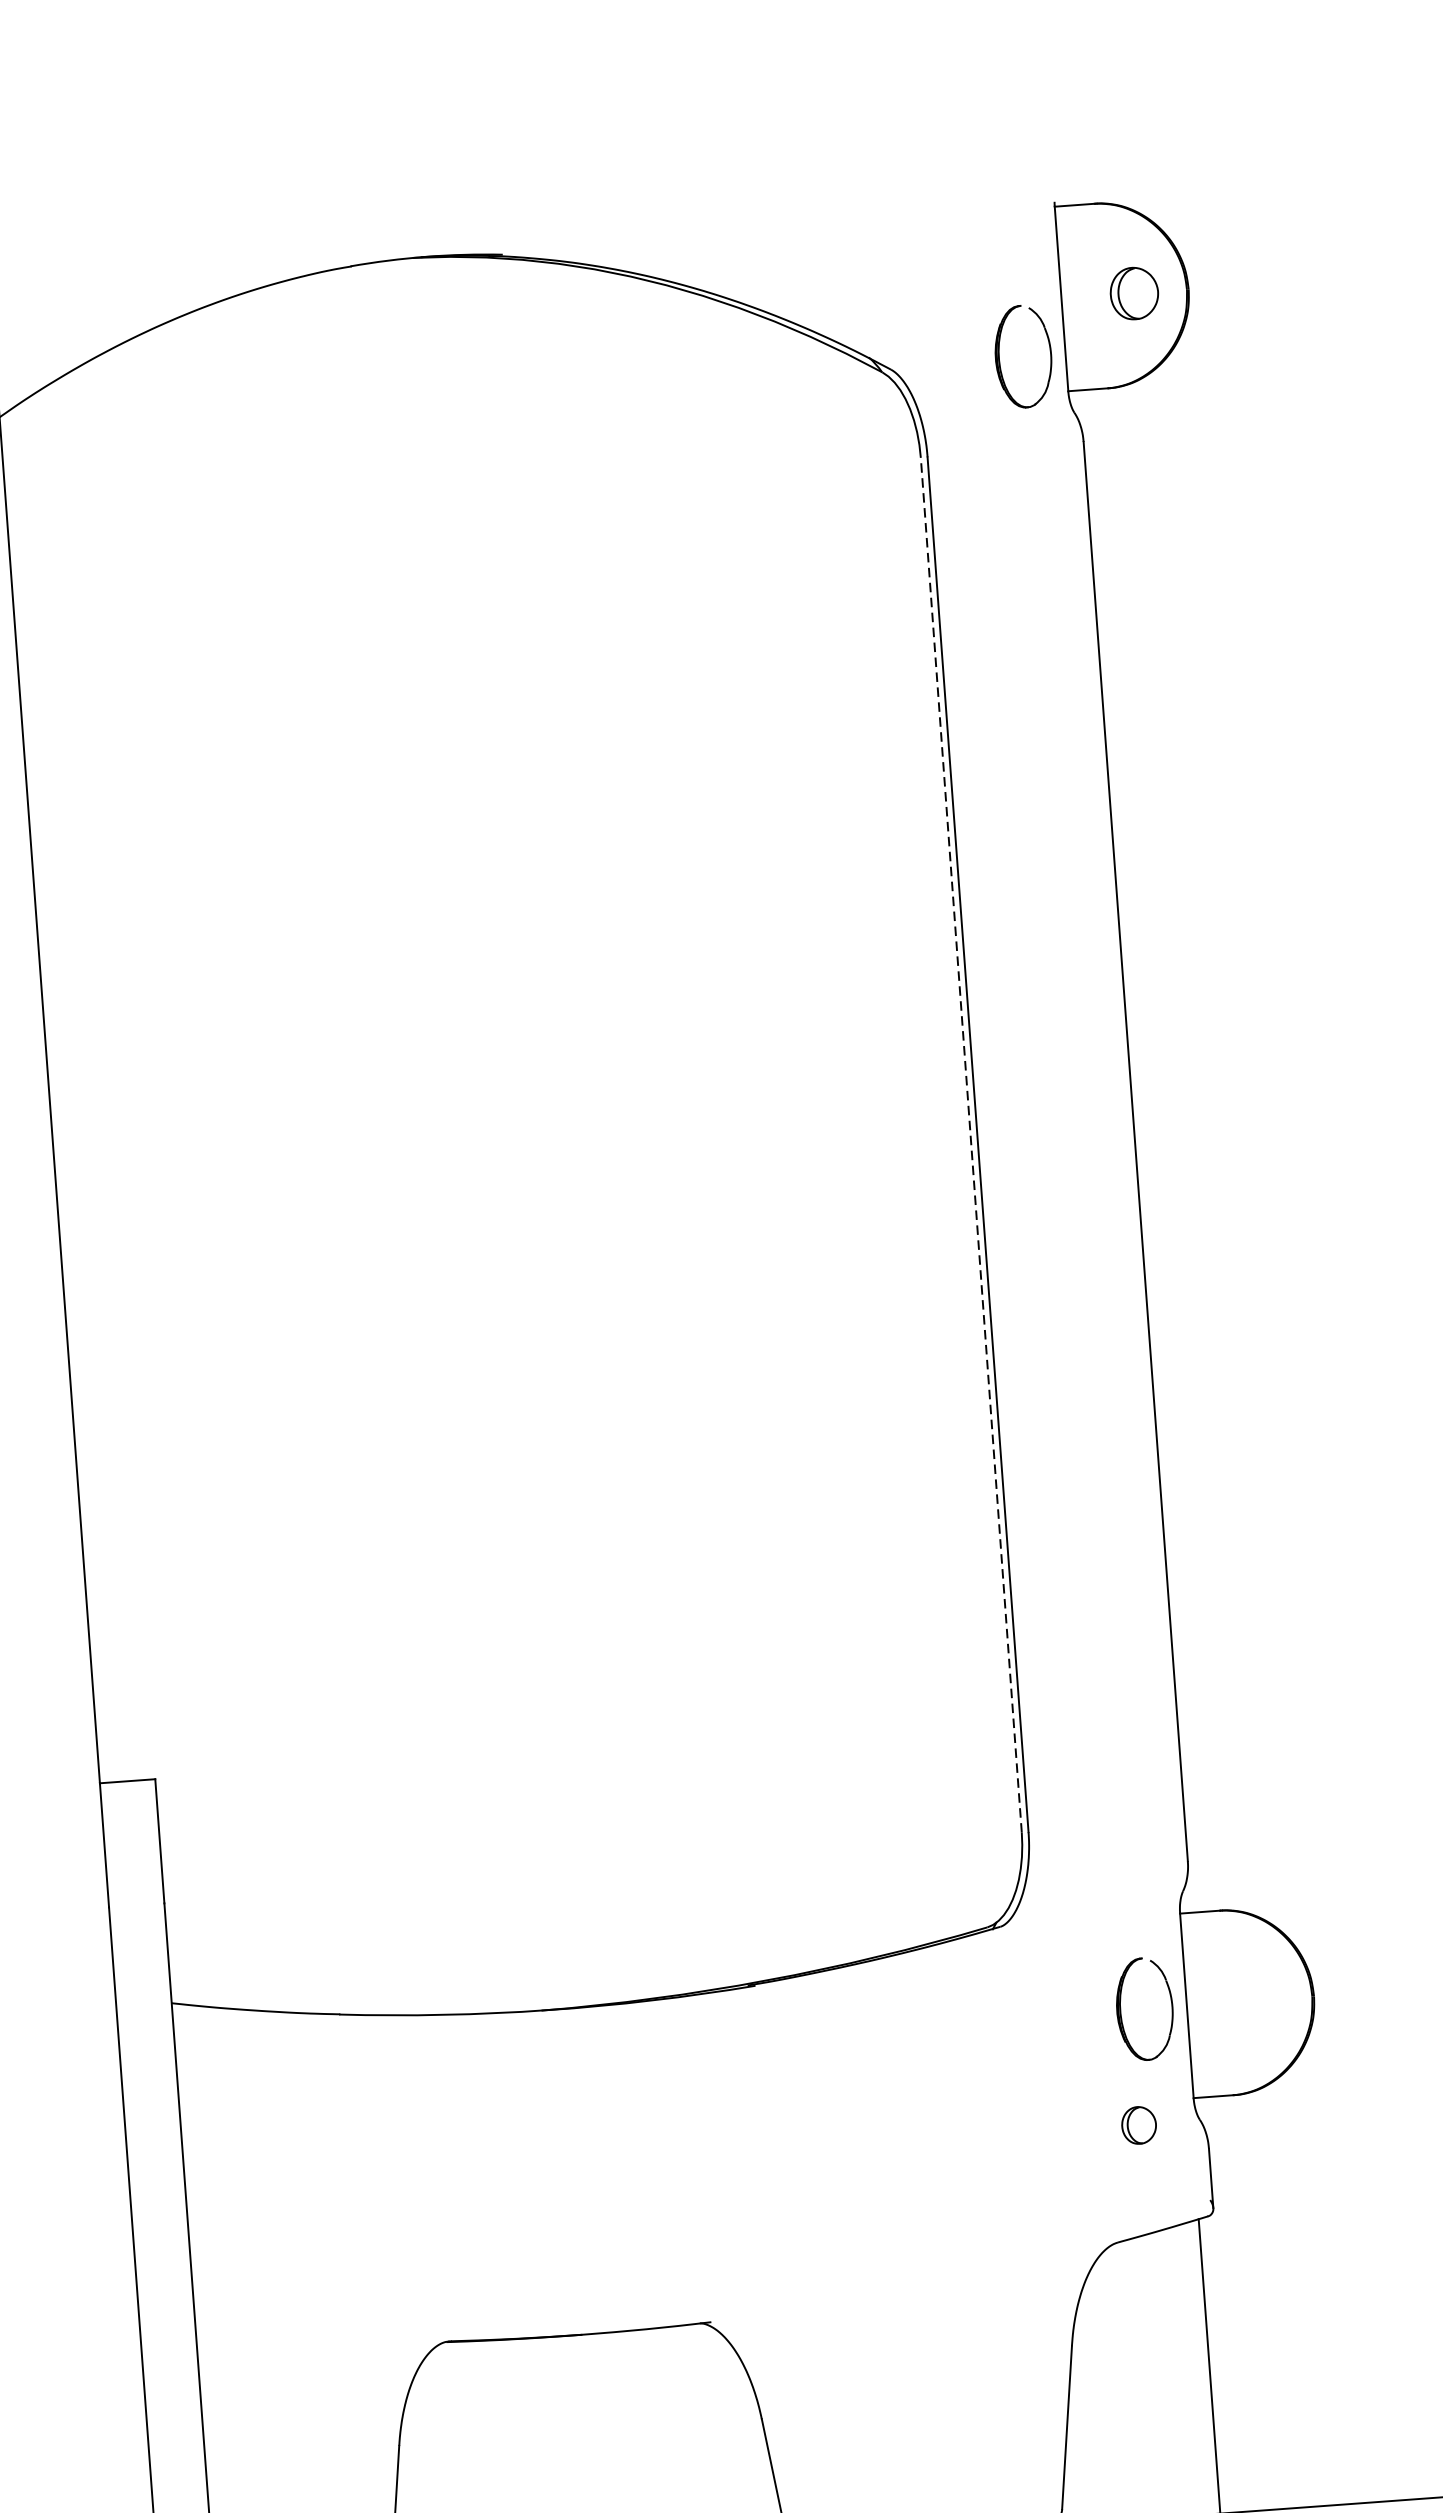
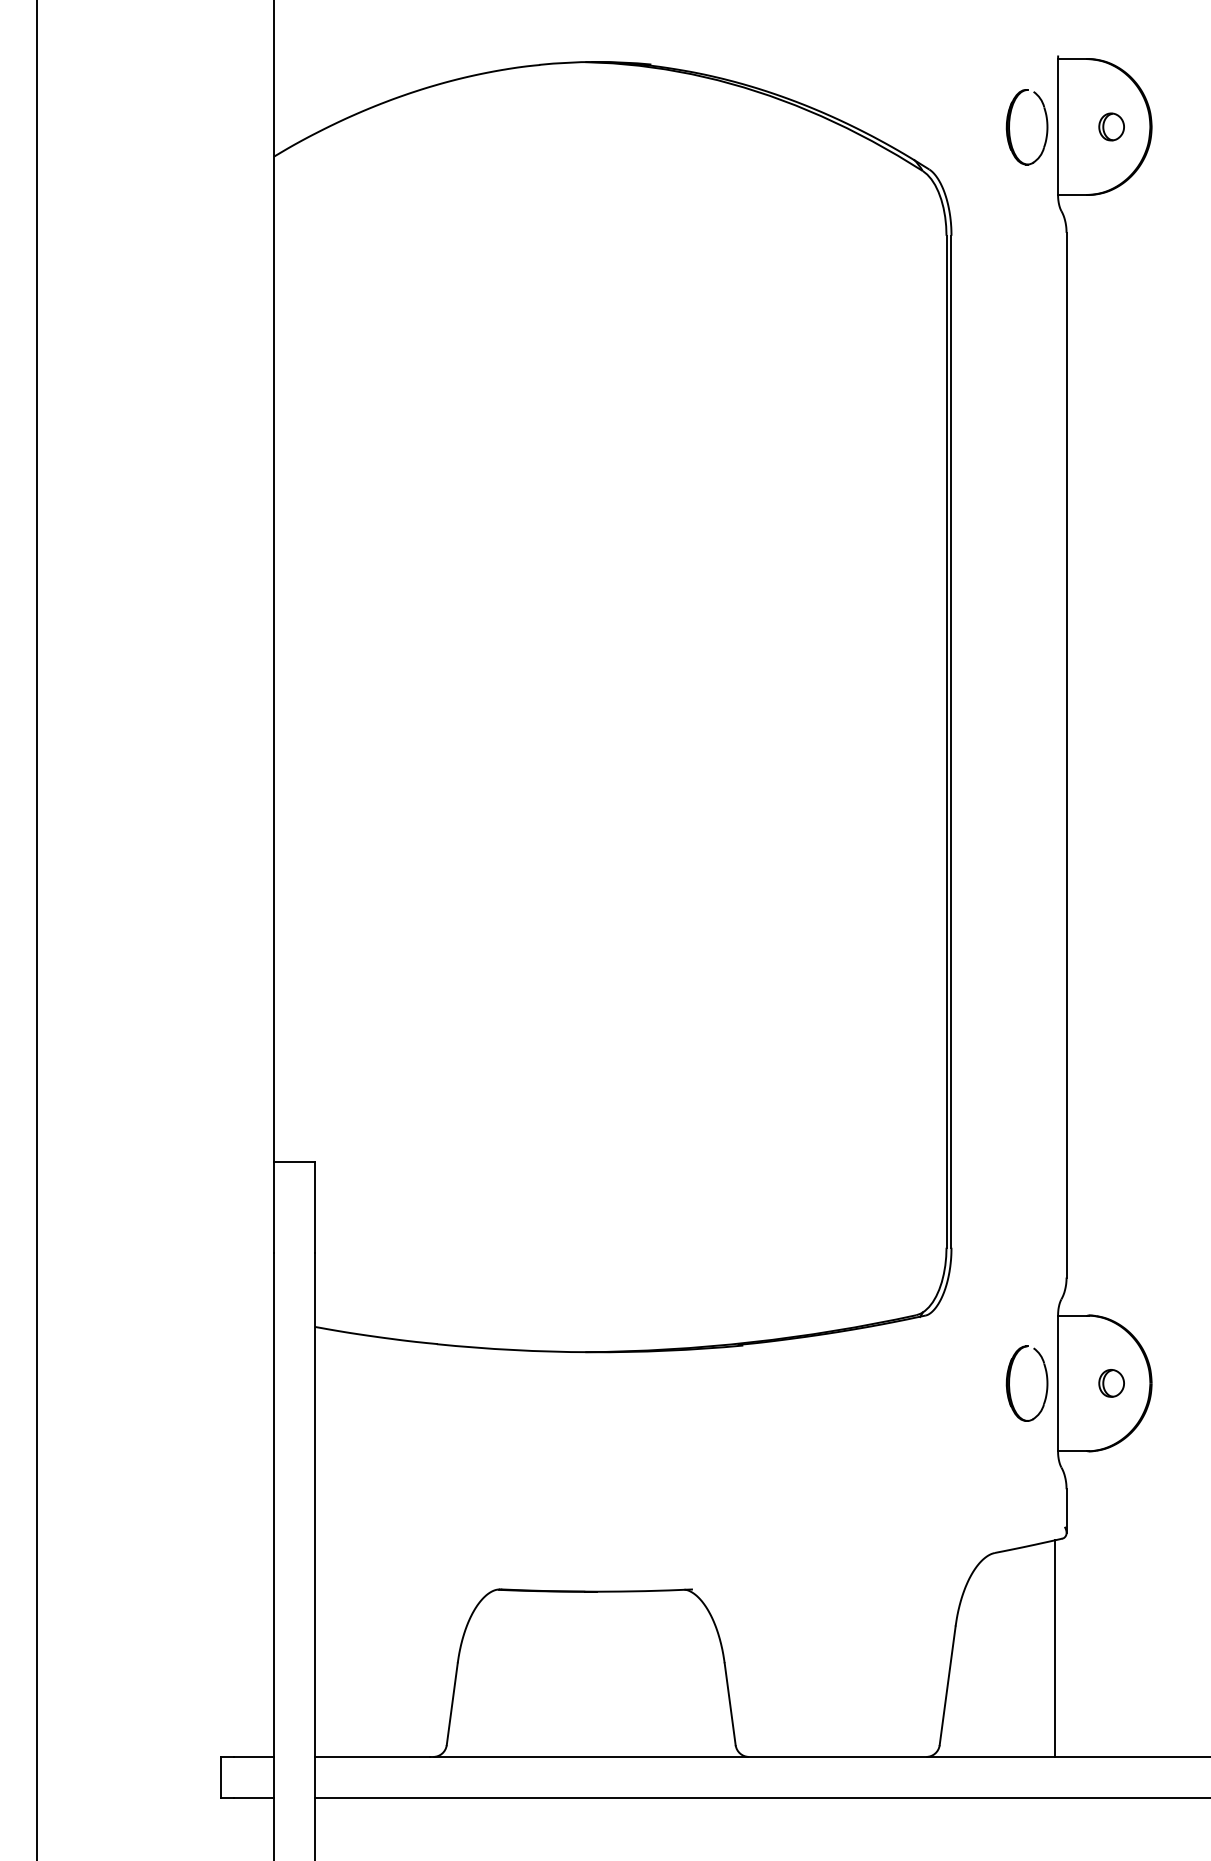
part: (1134, 292) -> (1111, 126), size x0.71
part: (1001, 362) -> (1010, 130), moved
line: (971, 1144) -> (946, 741), dashed -> solid
part: (1138, 2125) -> (1111, 1383), moved

